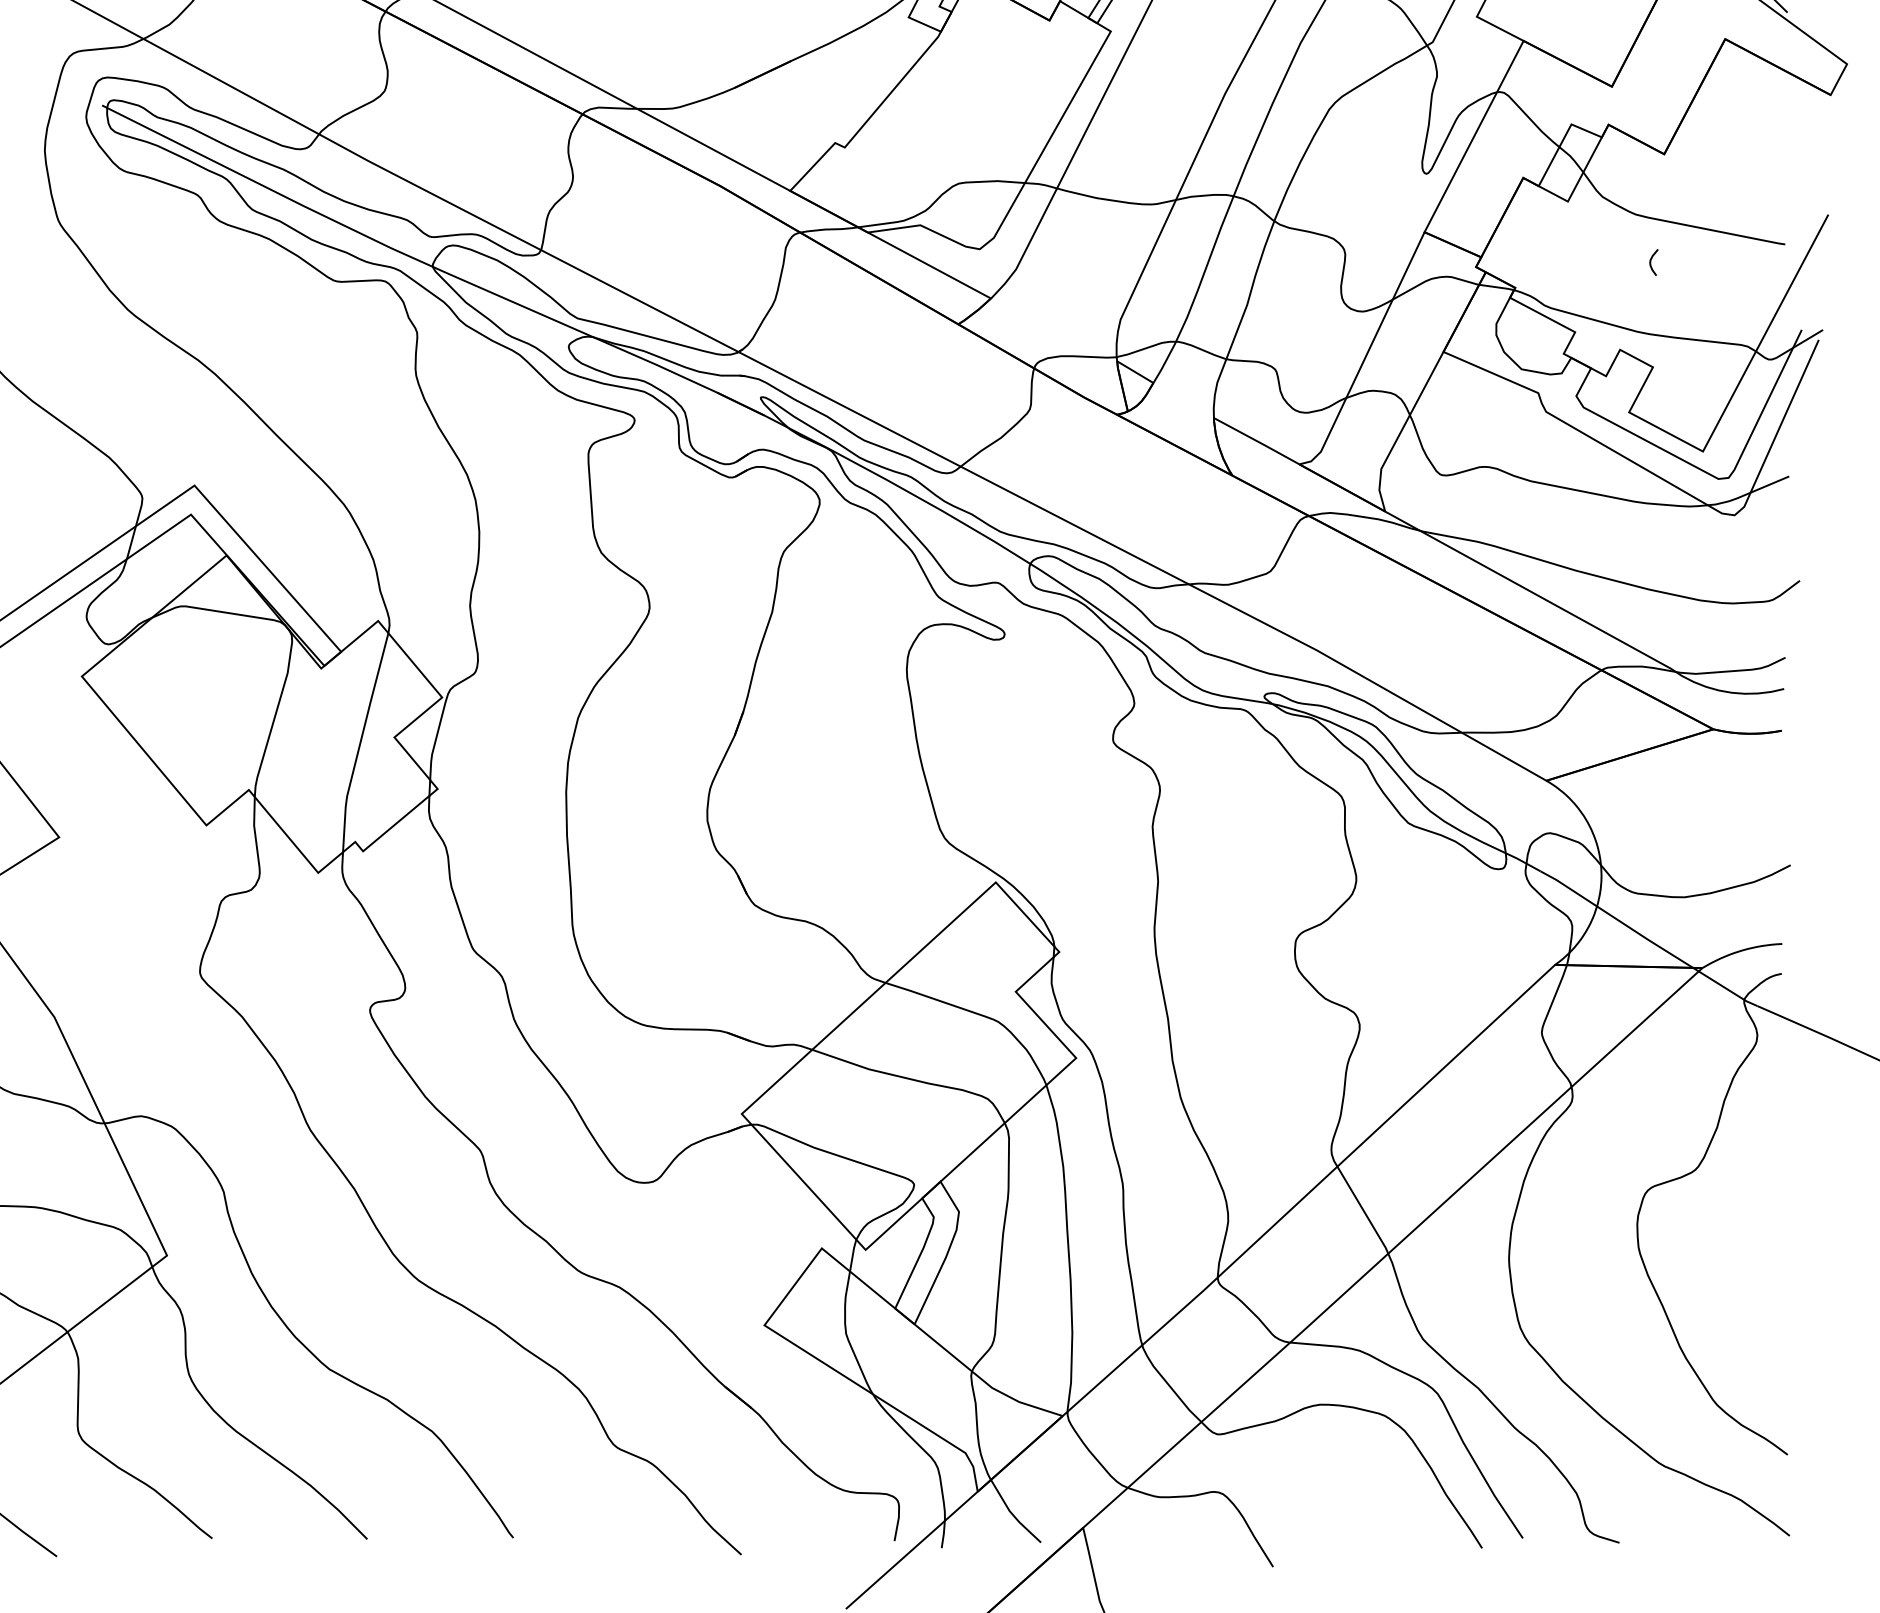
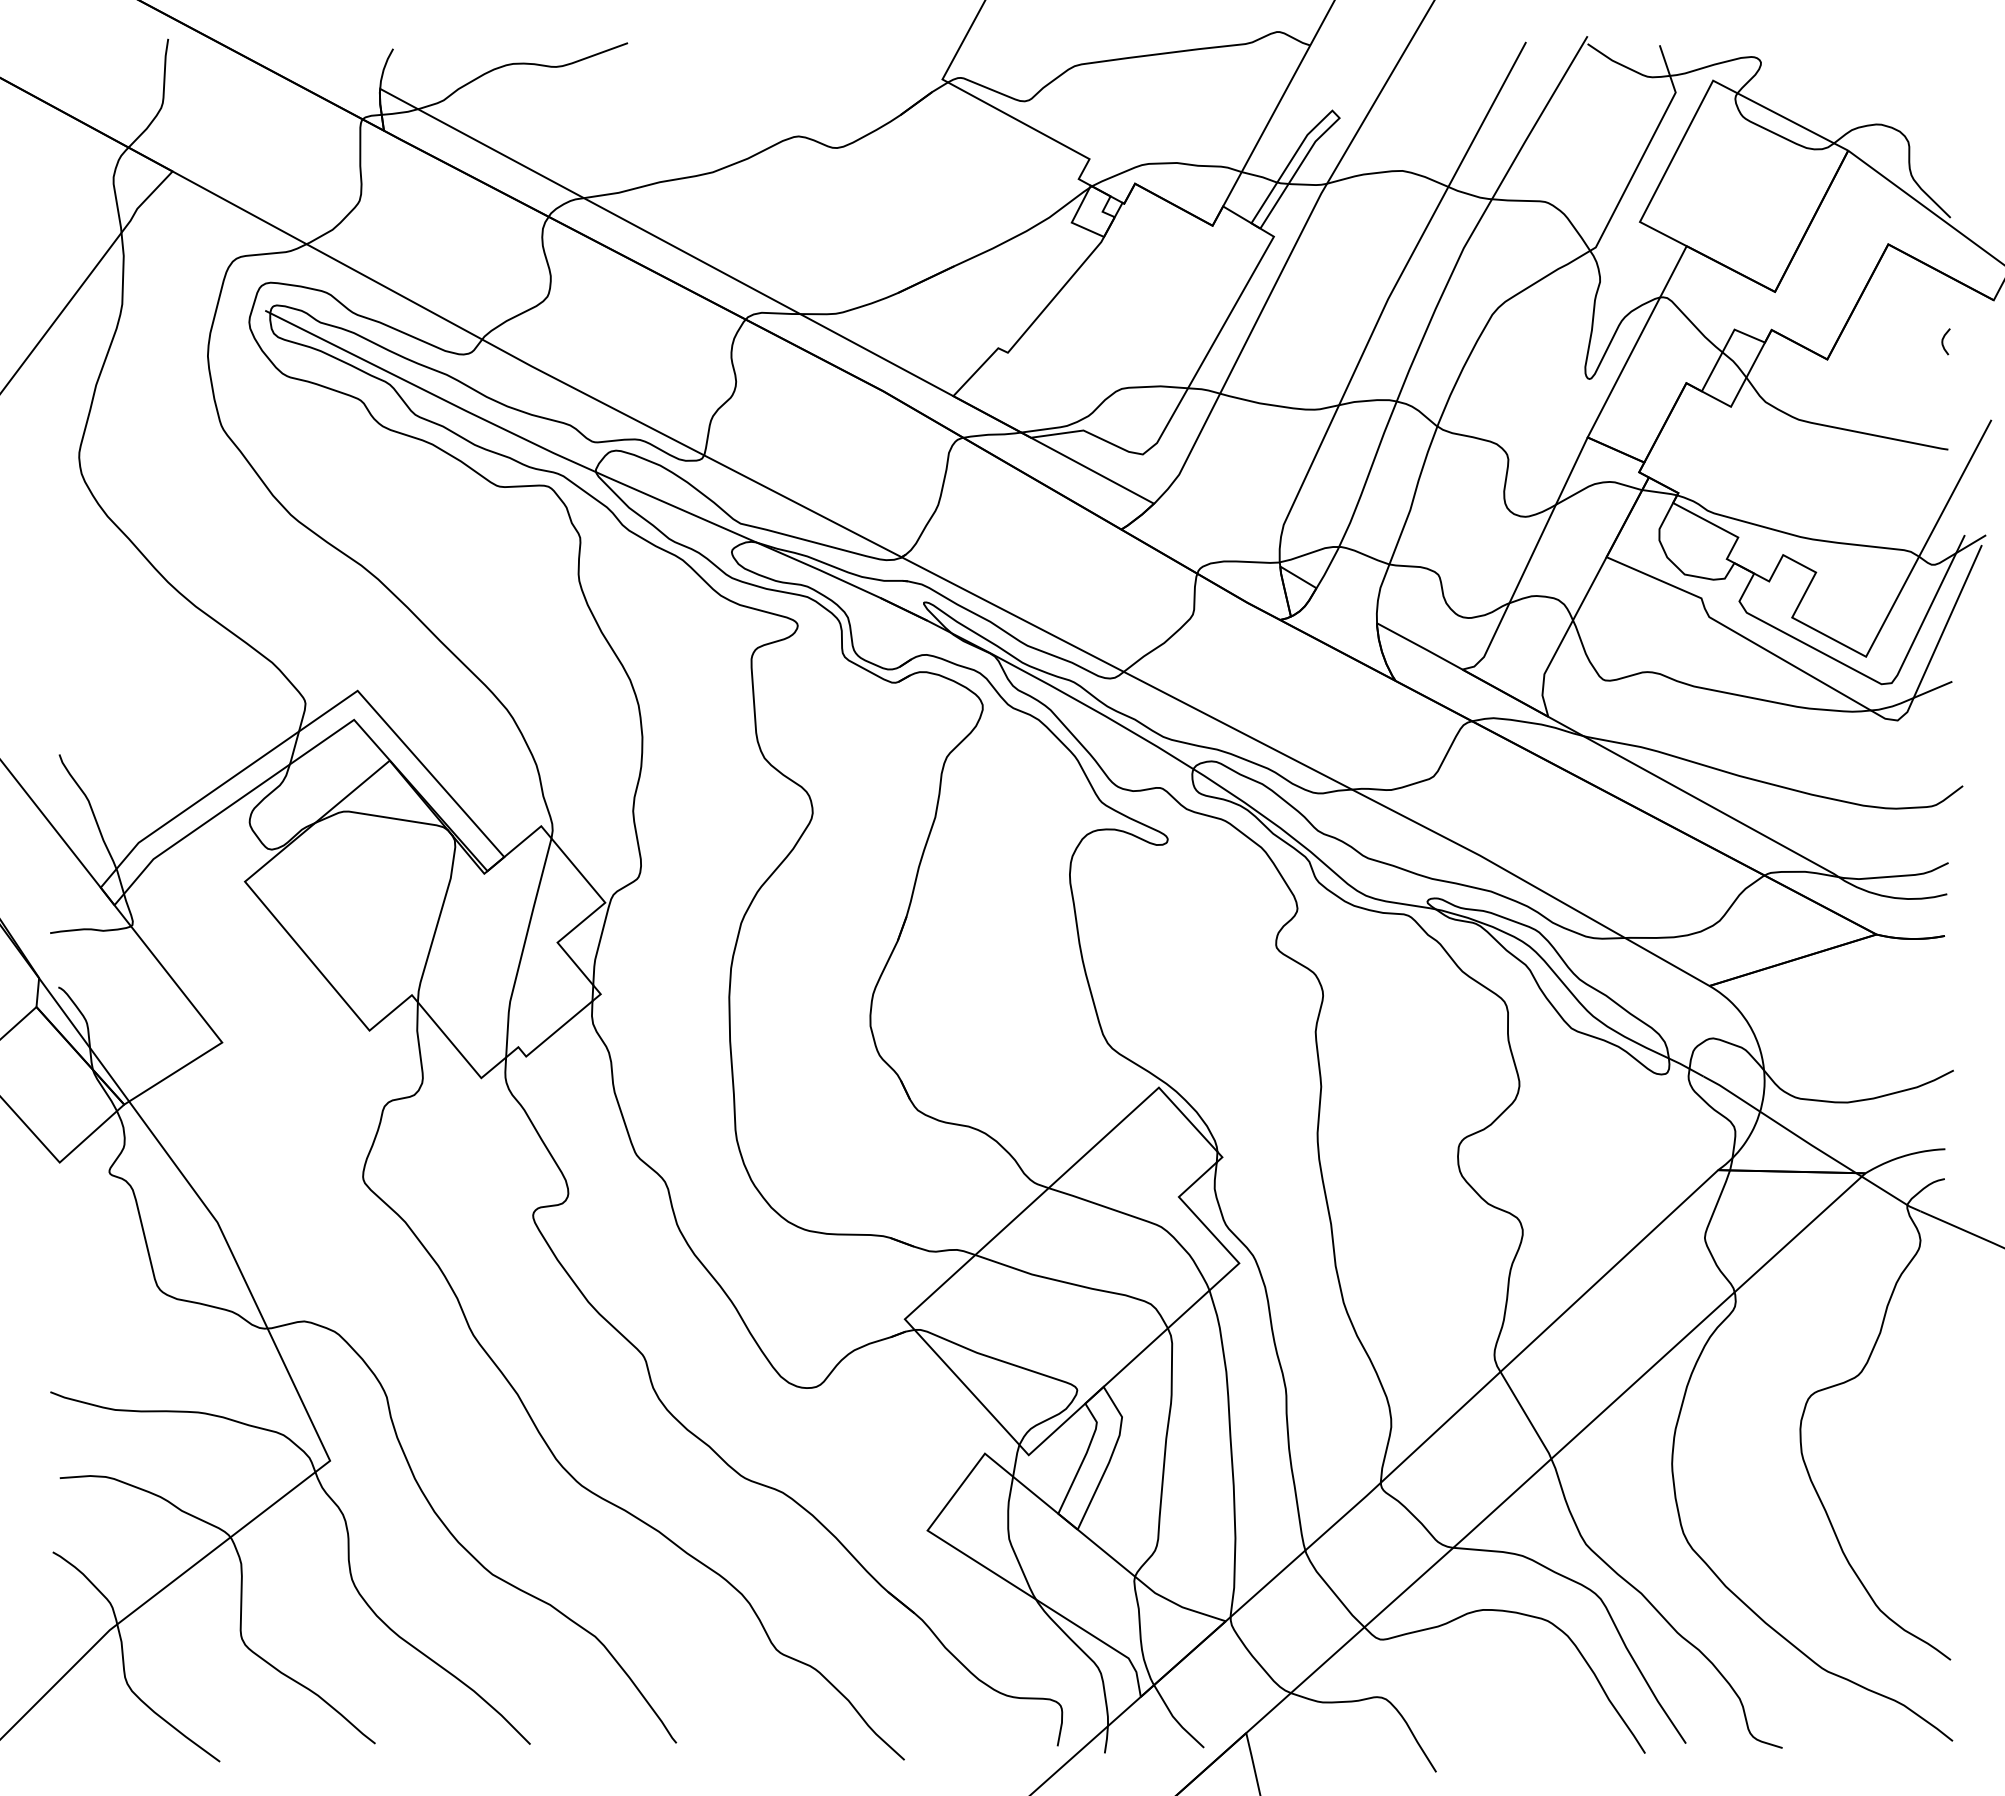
curve: (1651, 262) -> (1943, 341), moved

